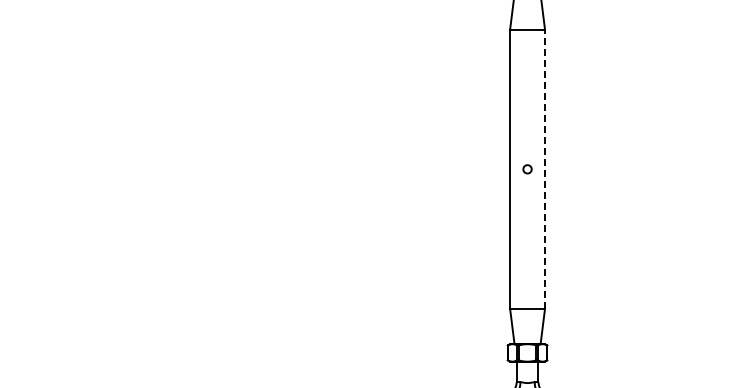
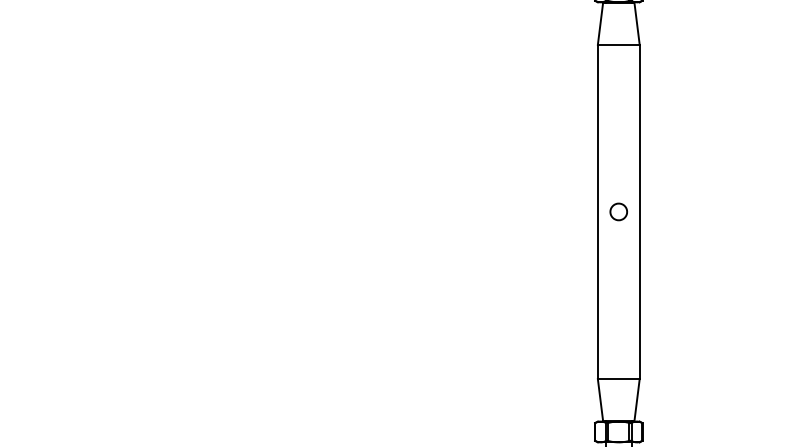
part: (527, 169) -> (618, 212), size x1.67
line: (545, 169) -> (640, 212), dashed -> solid

